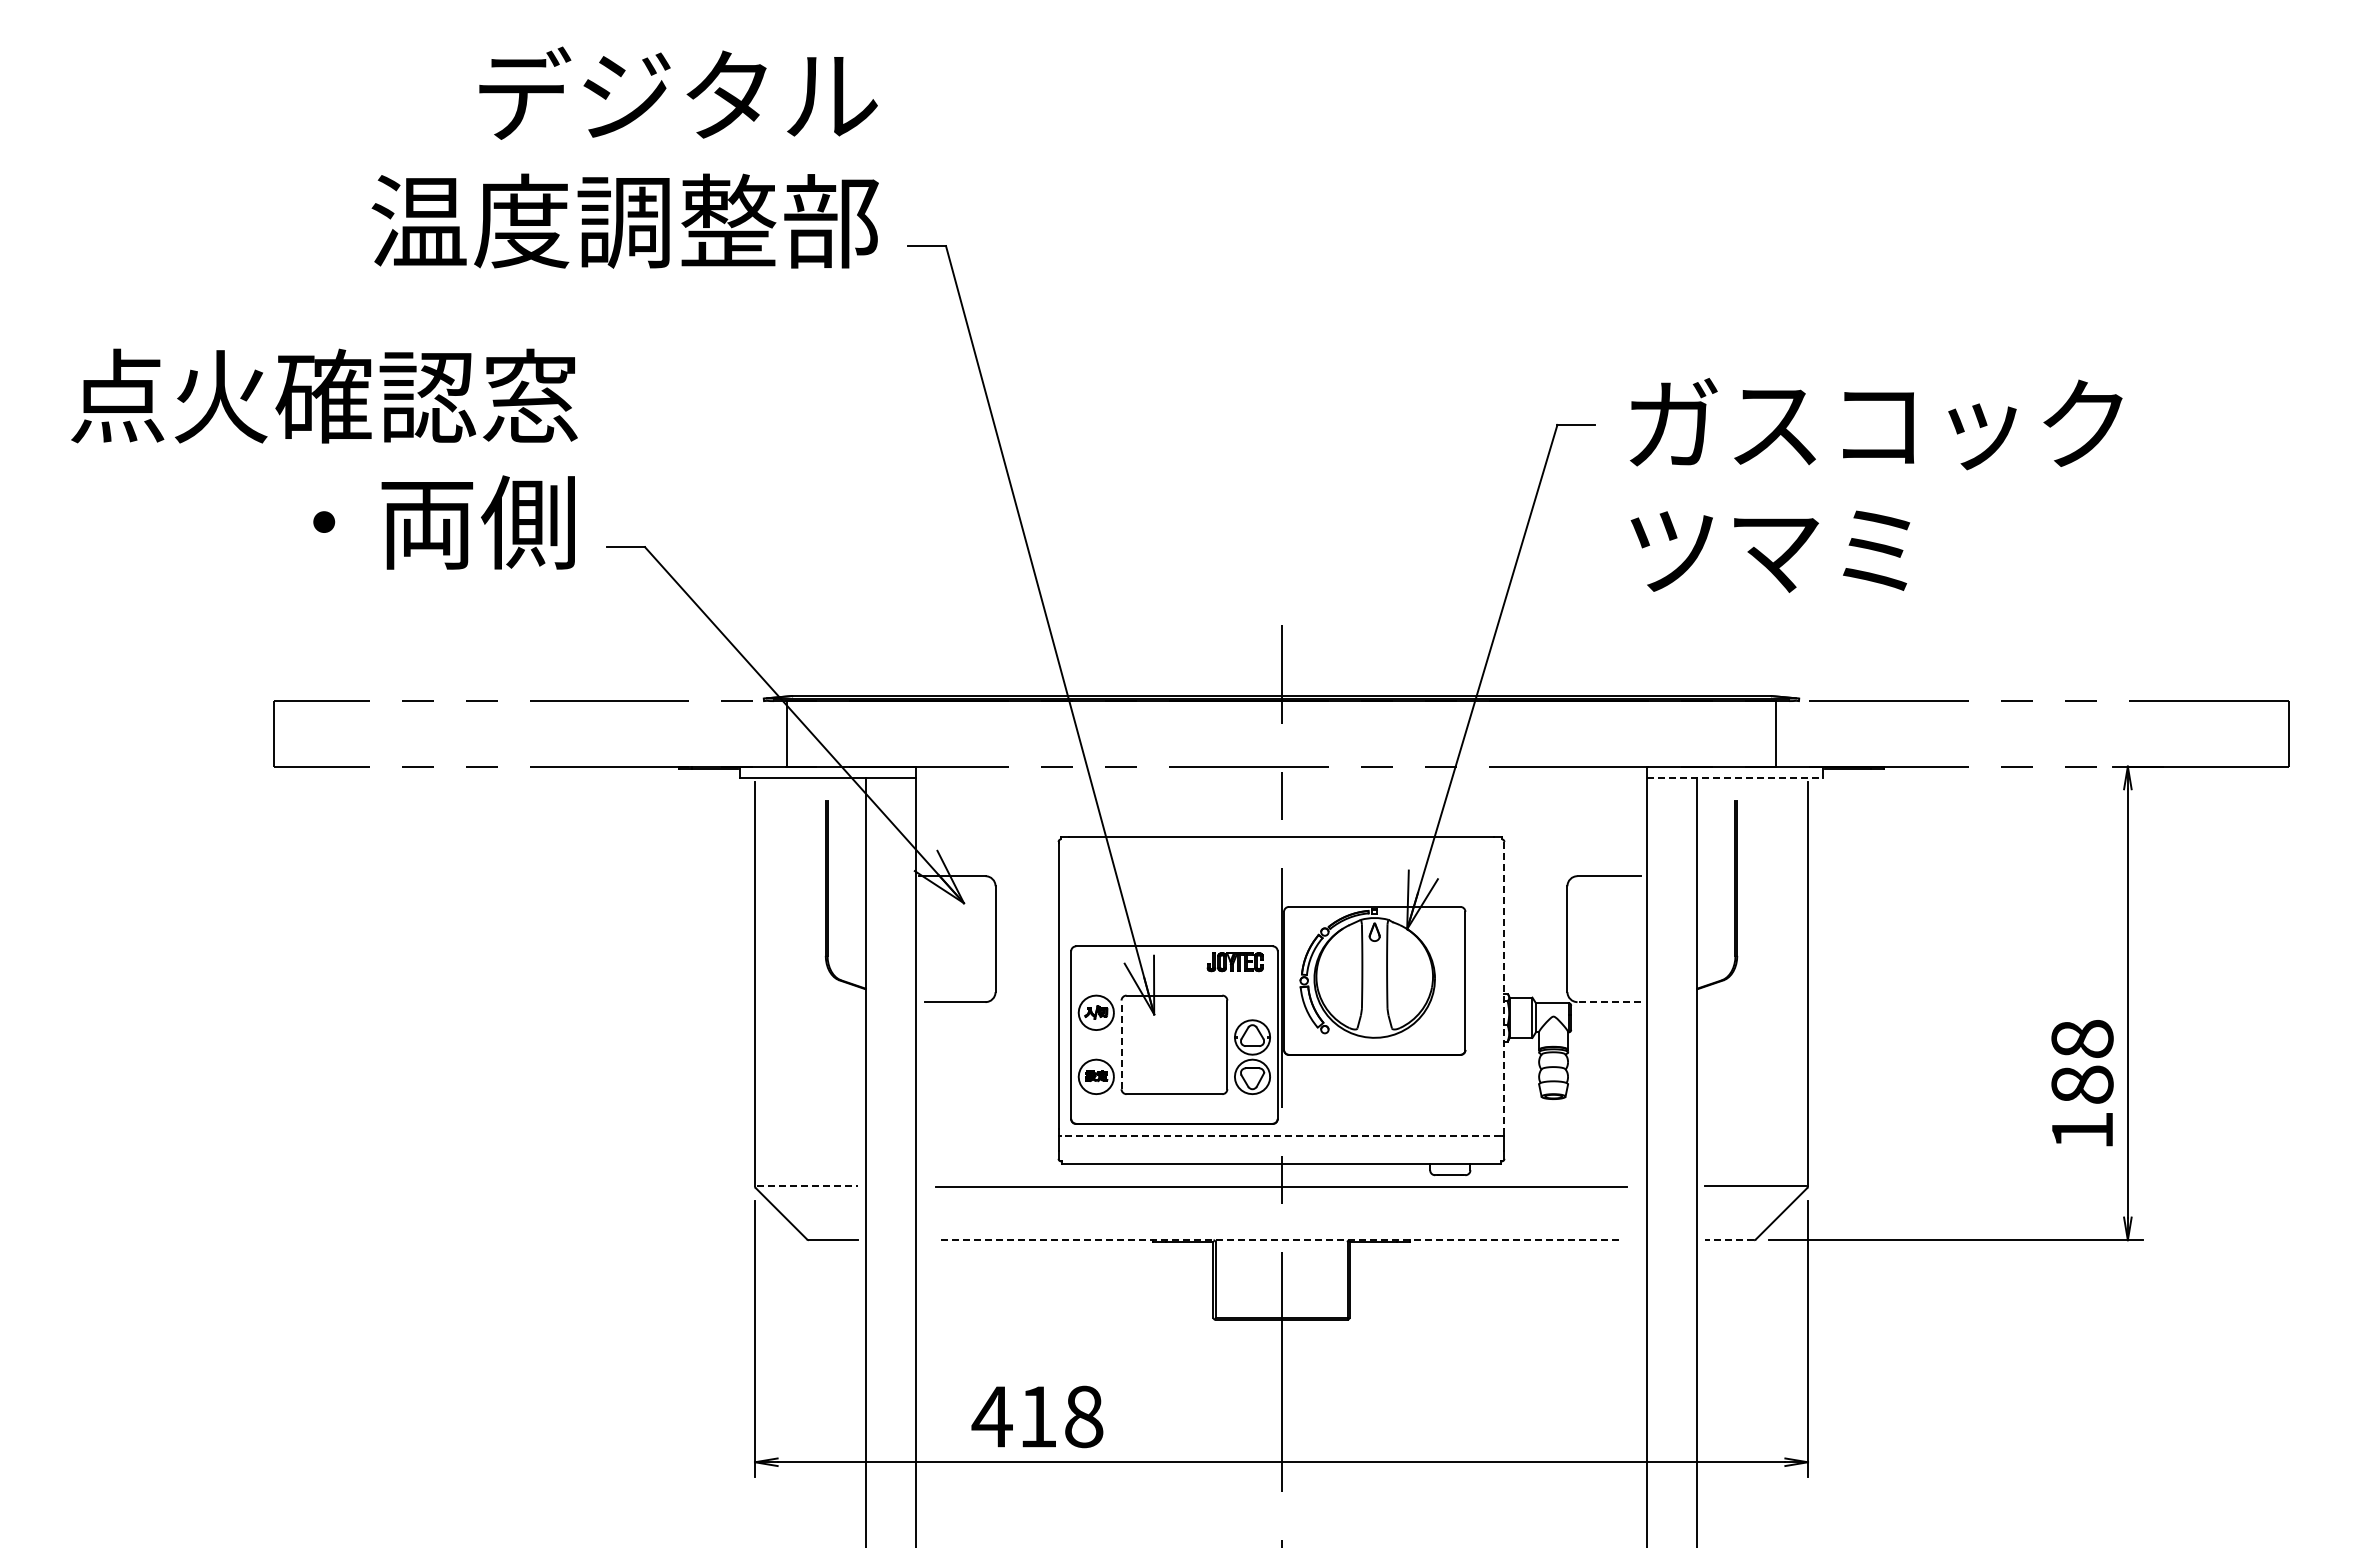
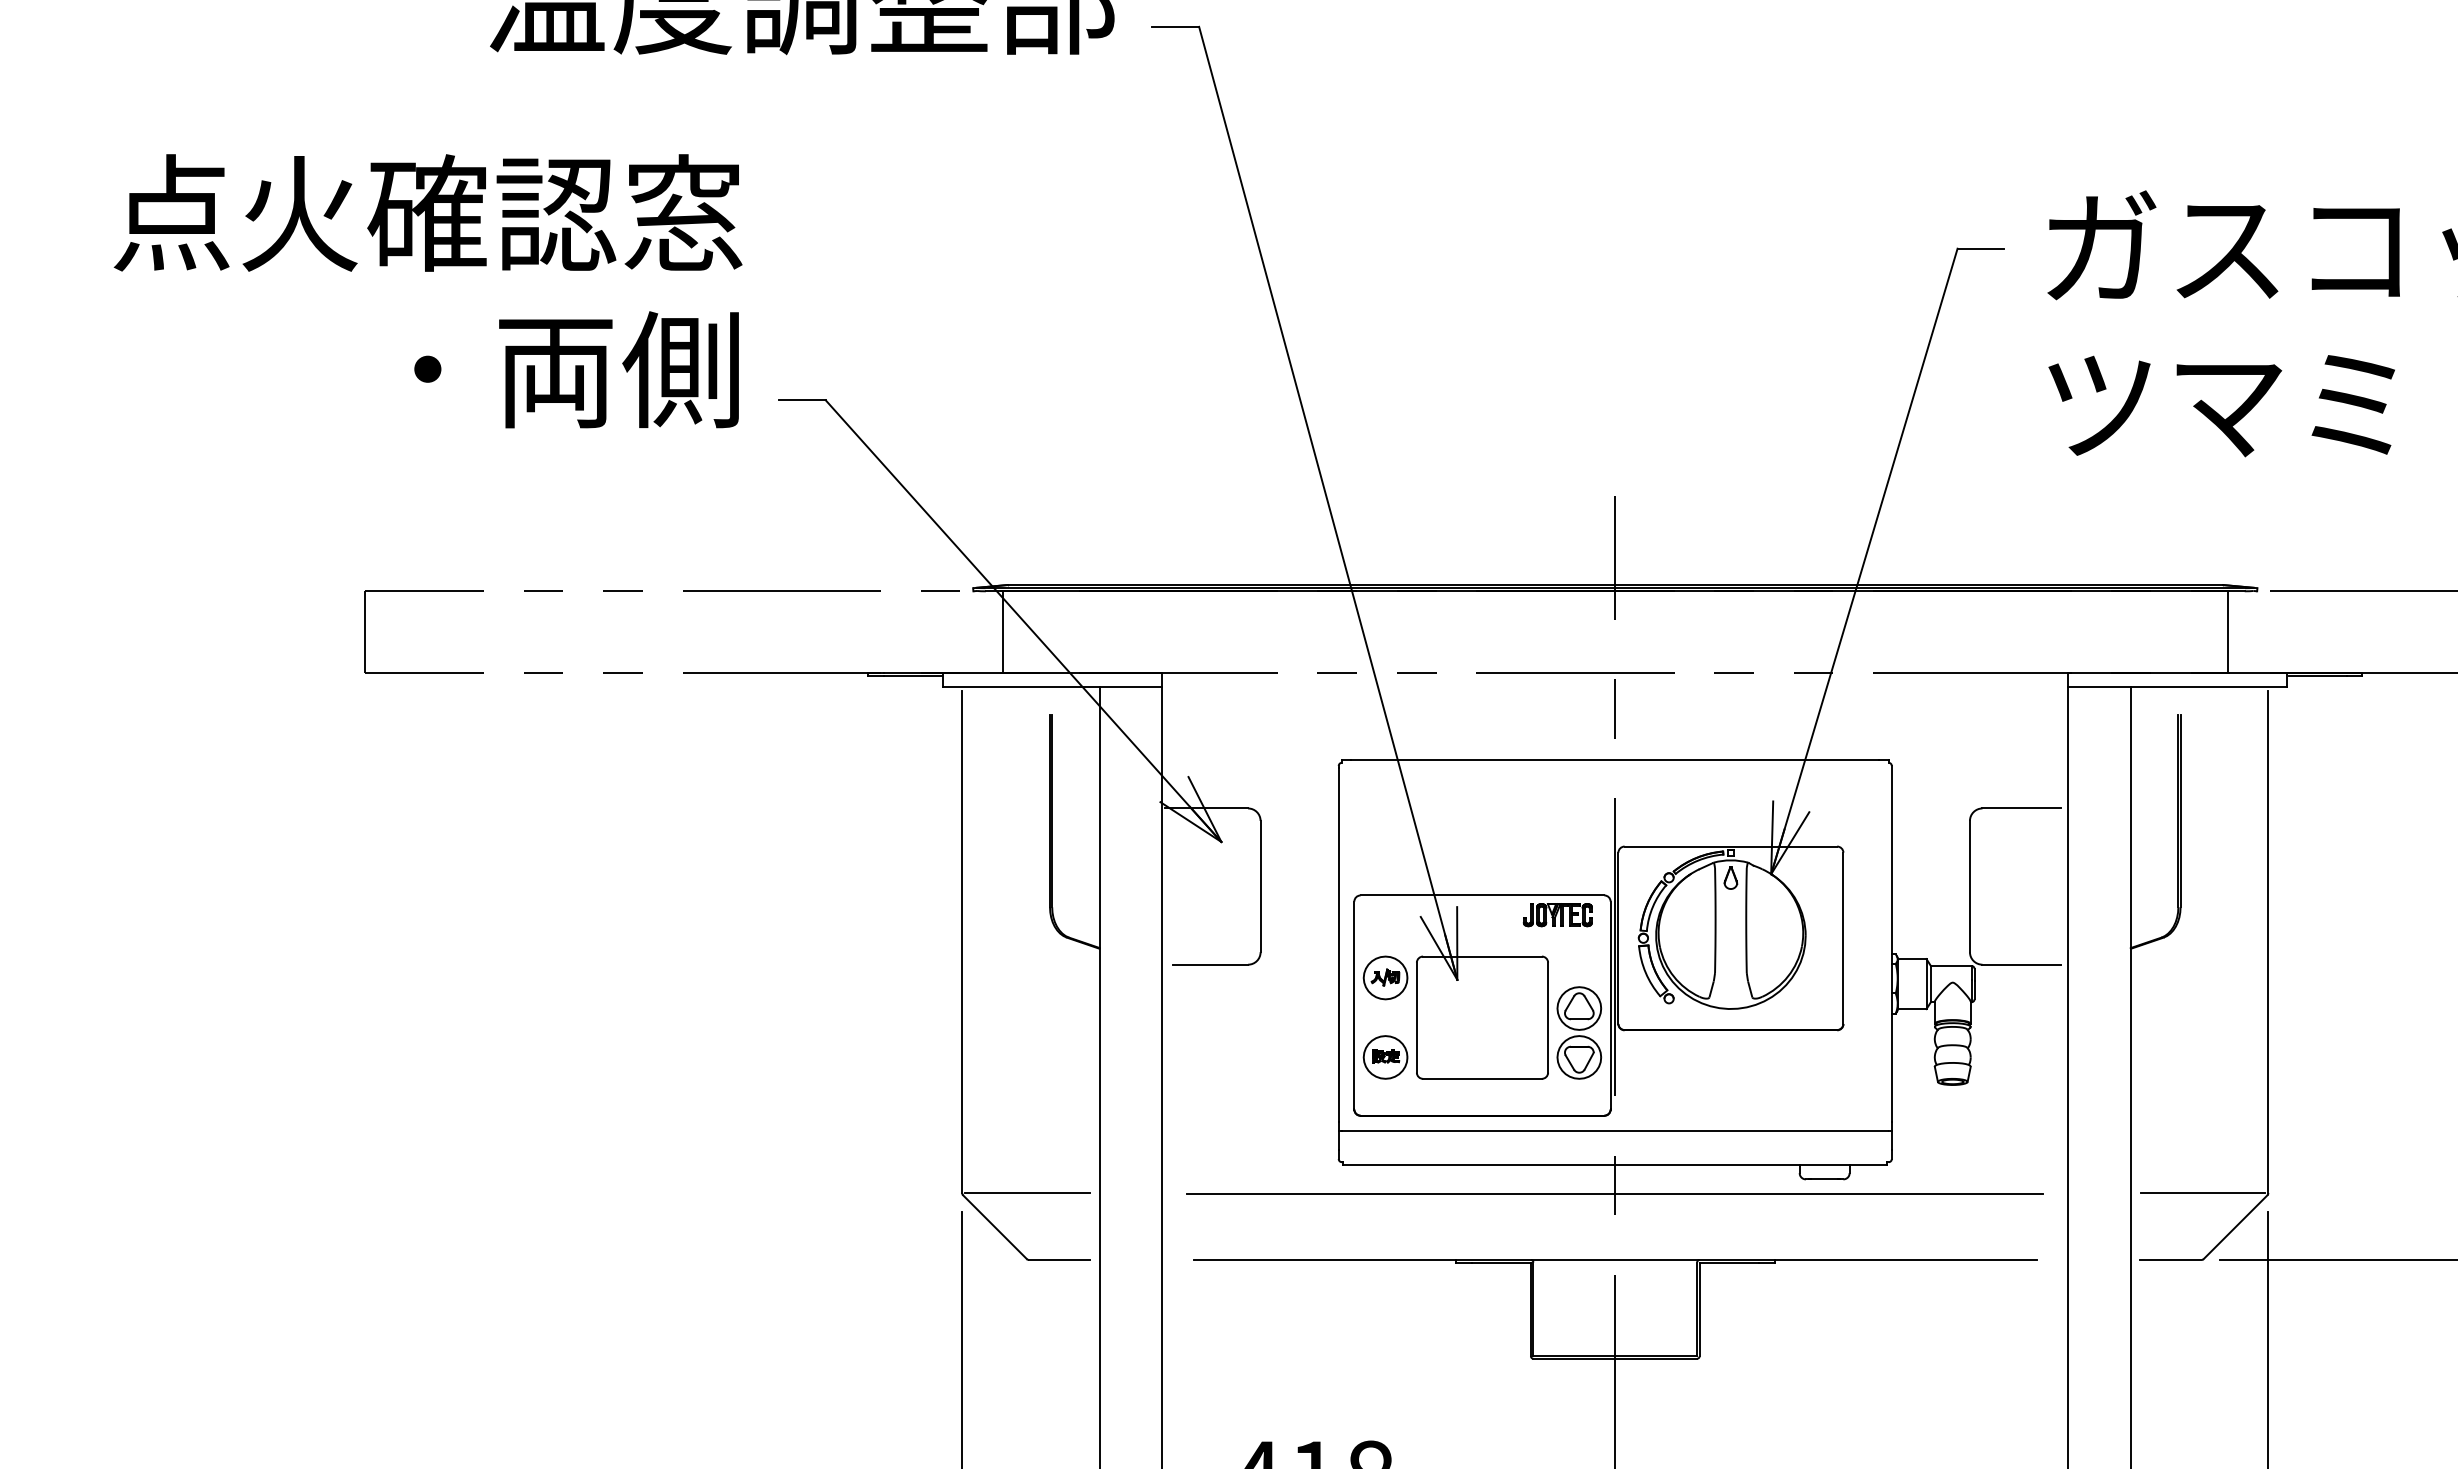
line: (1735, 777) -> (2178, 686), dashed -> solid
line: (1504, 985) -> (1891, 944), dashed -> solid
line: (1609, 1002) -> (2022, 965), dashed -> solid
line: (1121, 1044) -> (1416, 1017), dashed -> solid
line: (1281, 1136) -> (1615, 1131), dashed -> solid
line: (808, 1186) -> (1028, 1193), dashed -> solid
line: (1282, 1240) -> (1616, 1260), dashed -> solid
line: (1729, 1240) -> (2170, 1260), dashed -> solid

